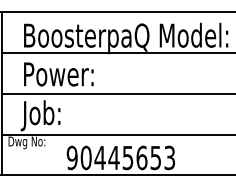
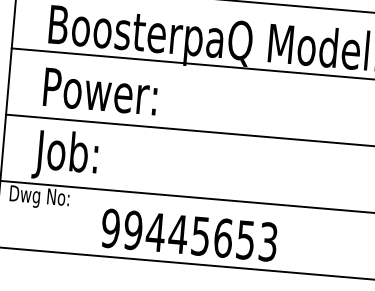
text: (85, 158) -> (132, 231), 90445653 -> 99445653

